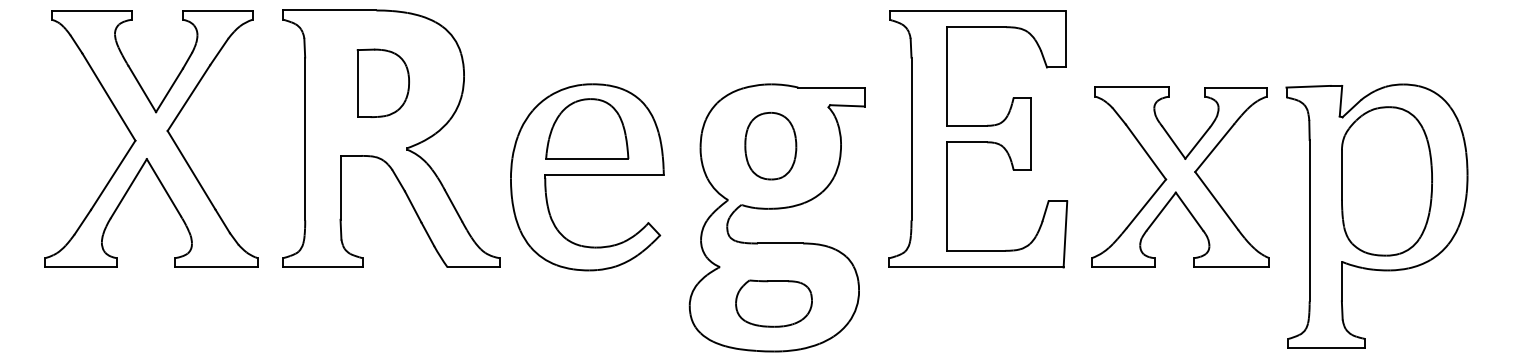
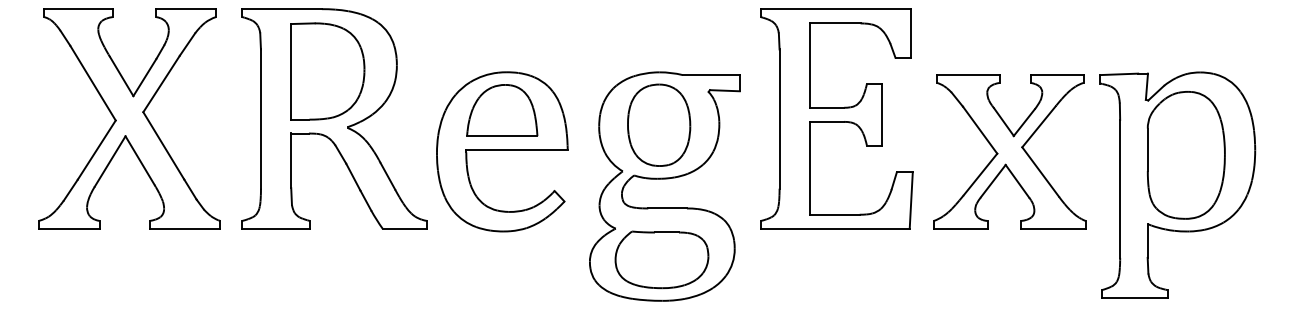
part: (382, 83) -> (327, 71), size x1.67
part: (771, 145) -> (659, 124), size x1.43
part: (773, 303) -> (661, 259), size x1.43

